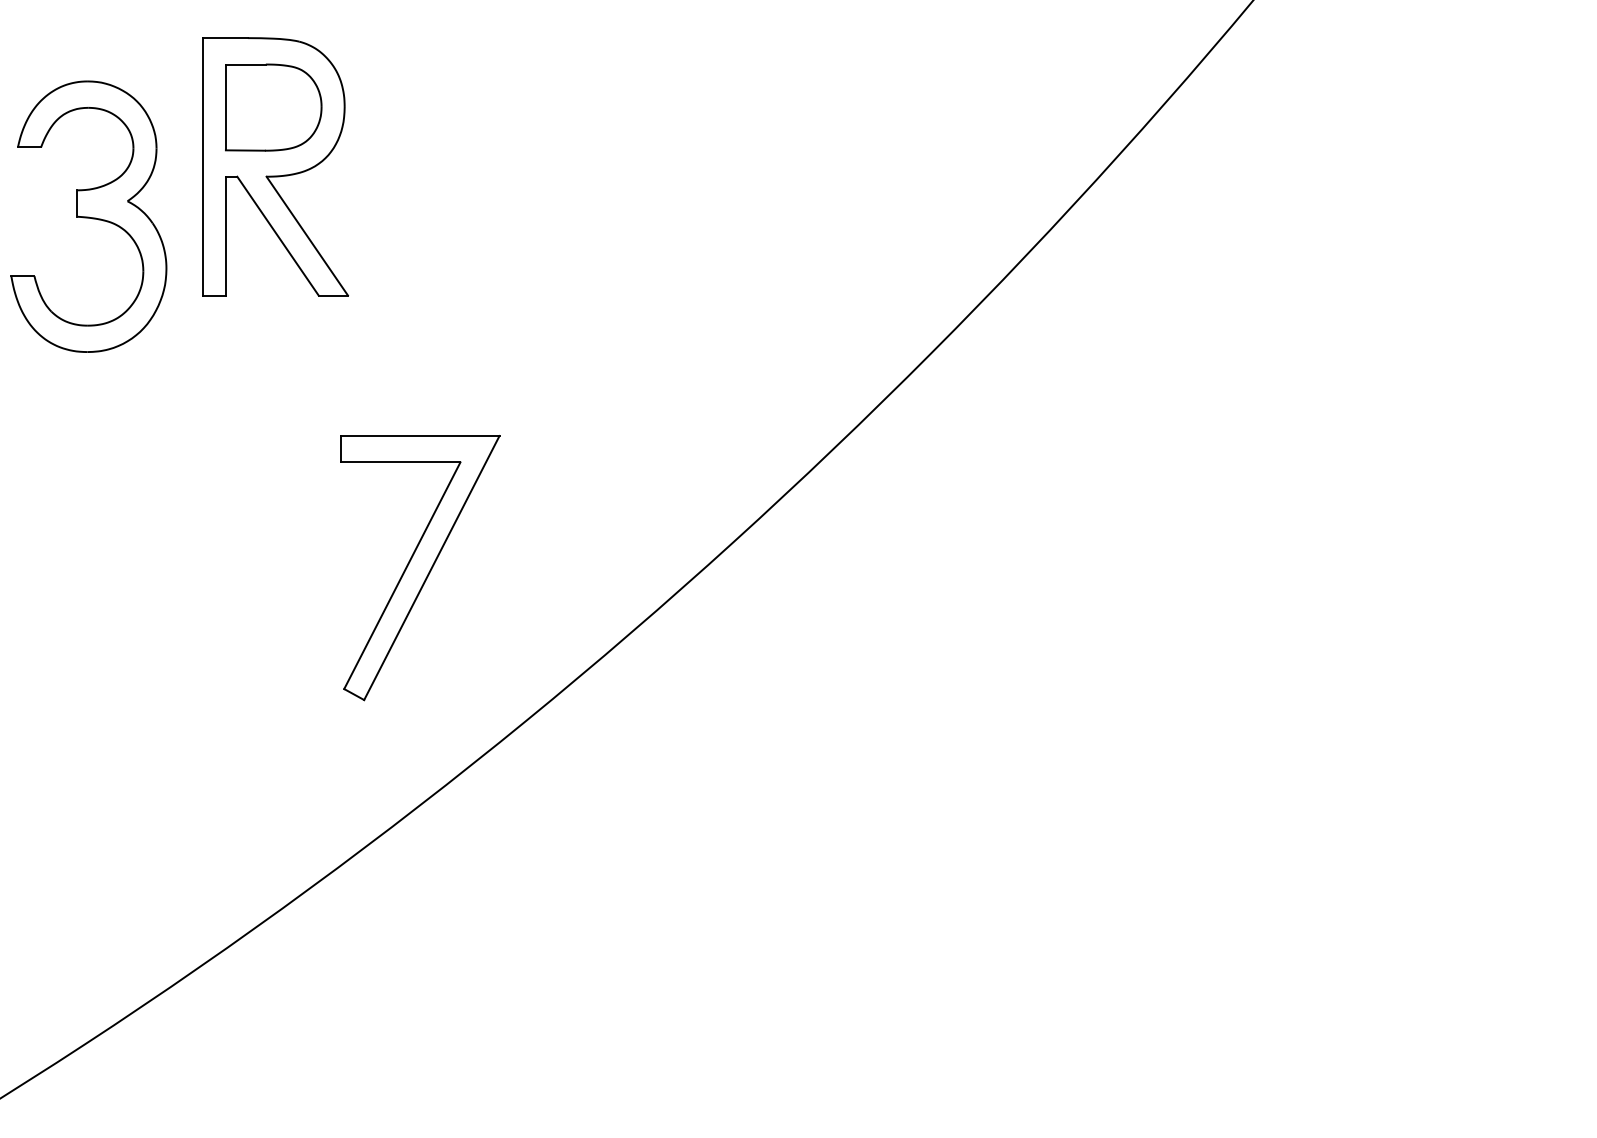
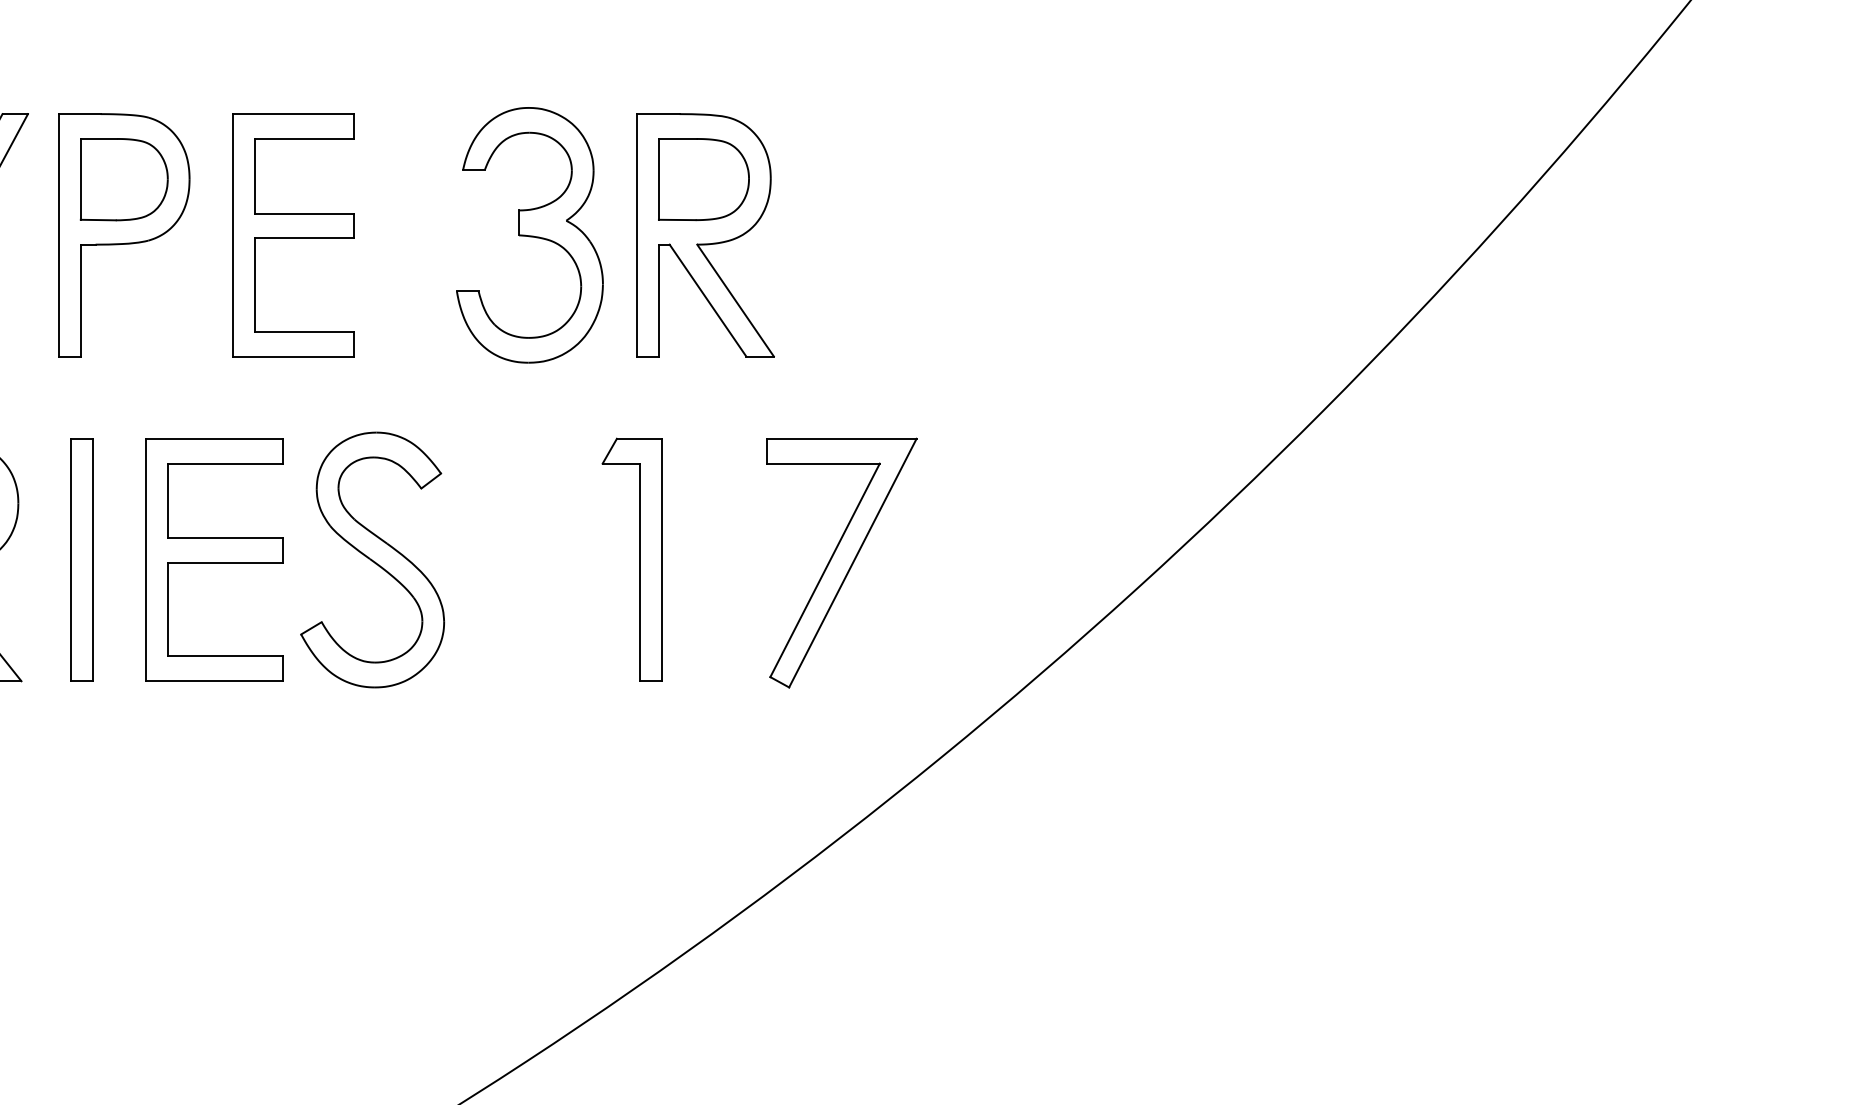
part: (88, 216) -> (529, 235), moved
part: (205, 511) -> (639, 559), added
part: (419, 567) -> (841, 562), moved

